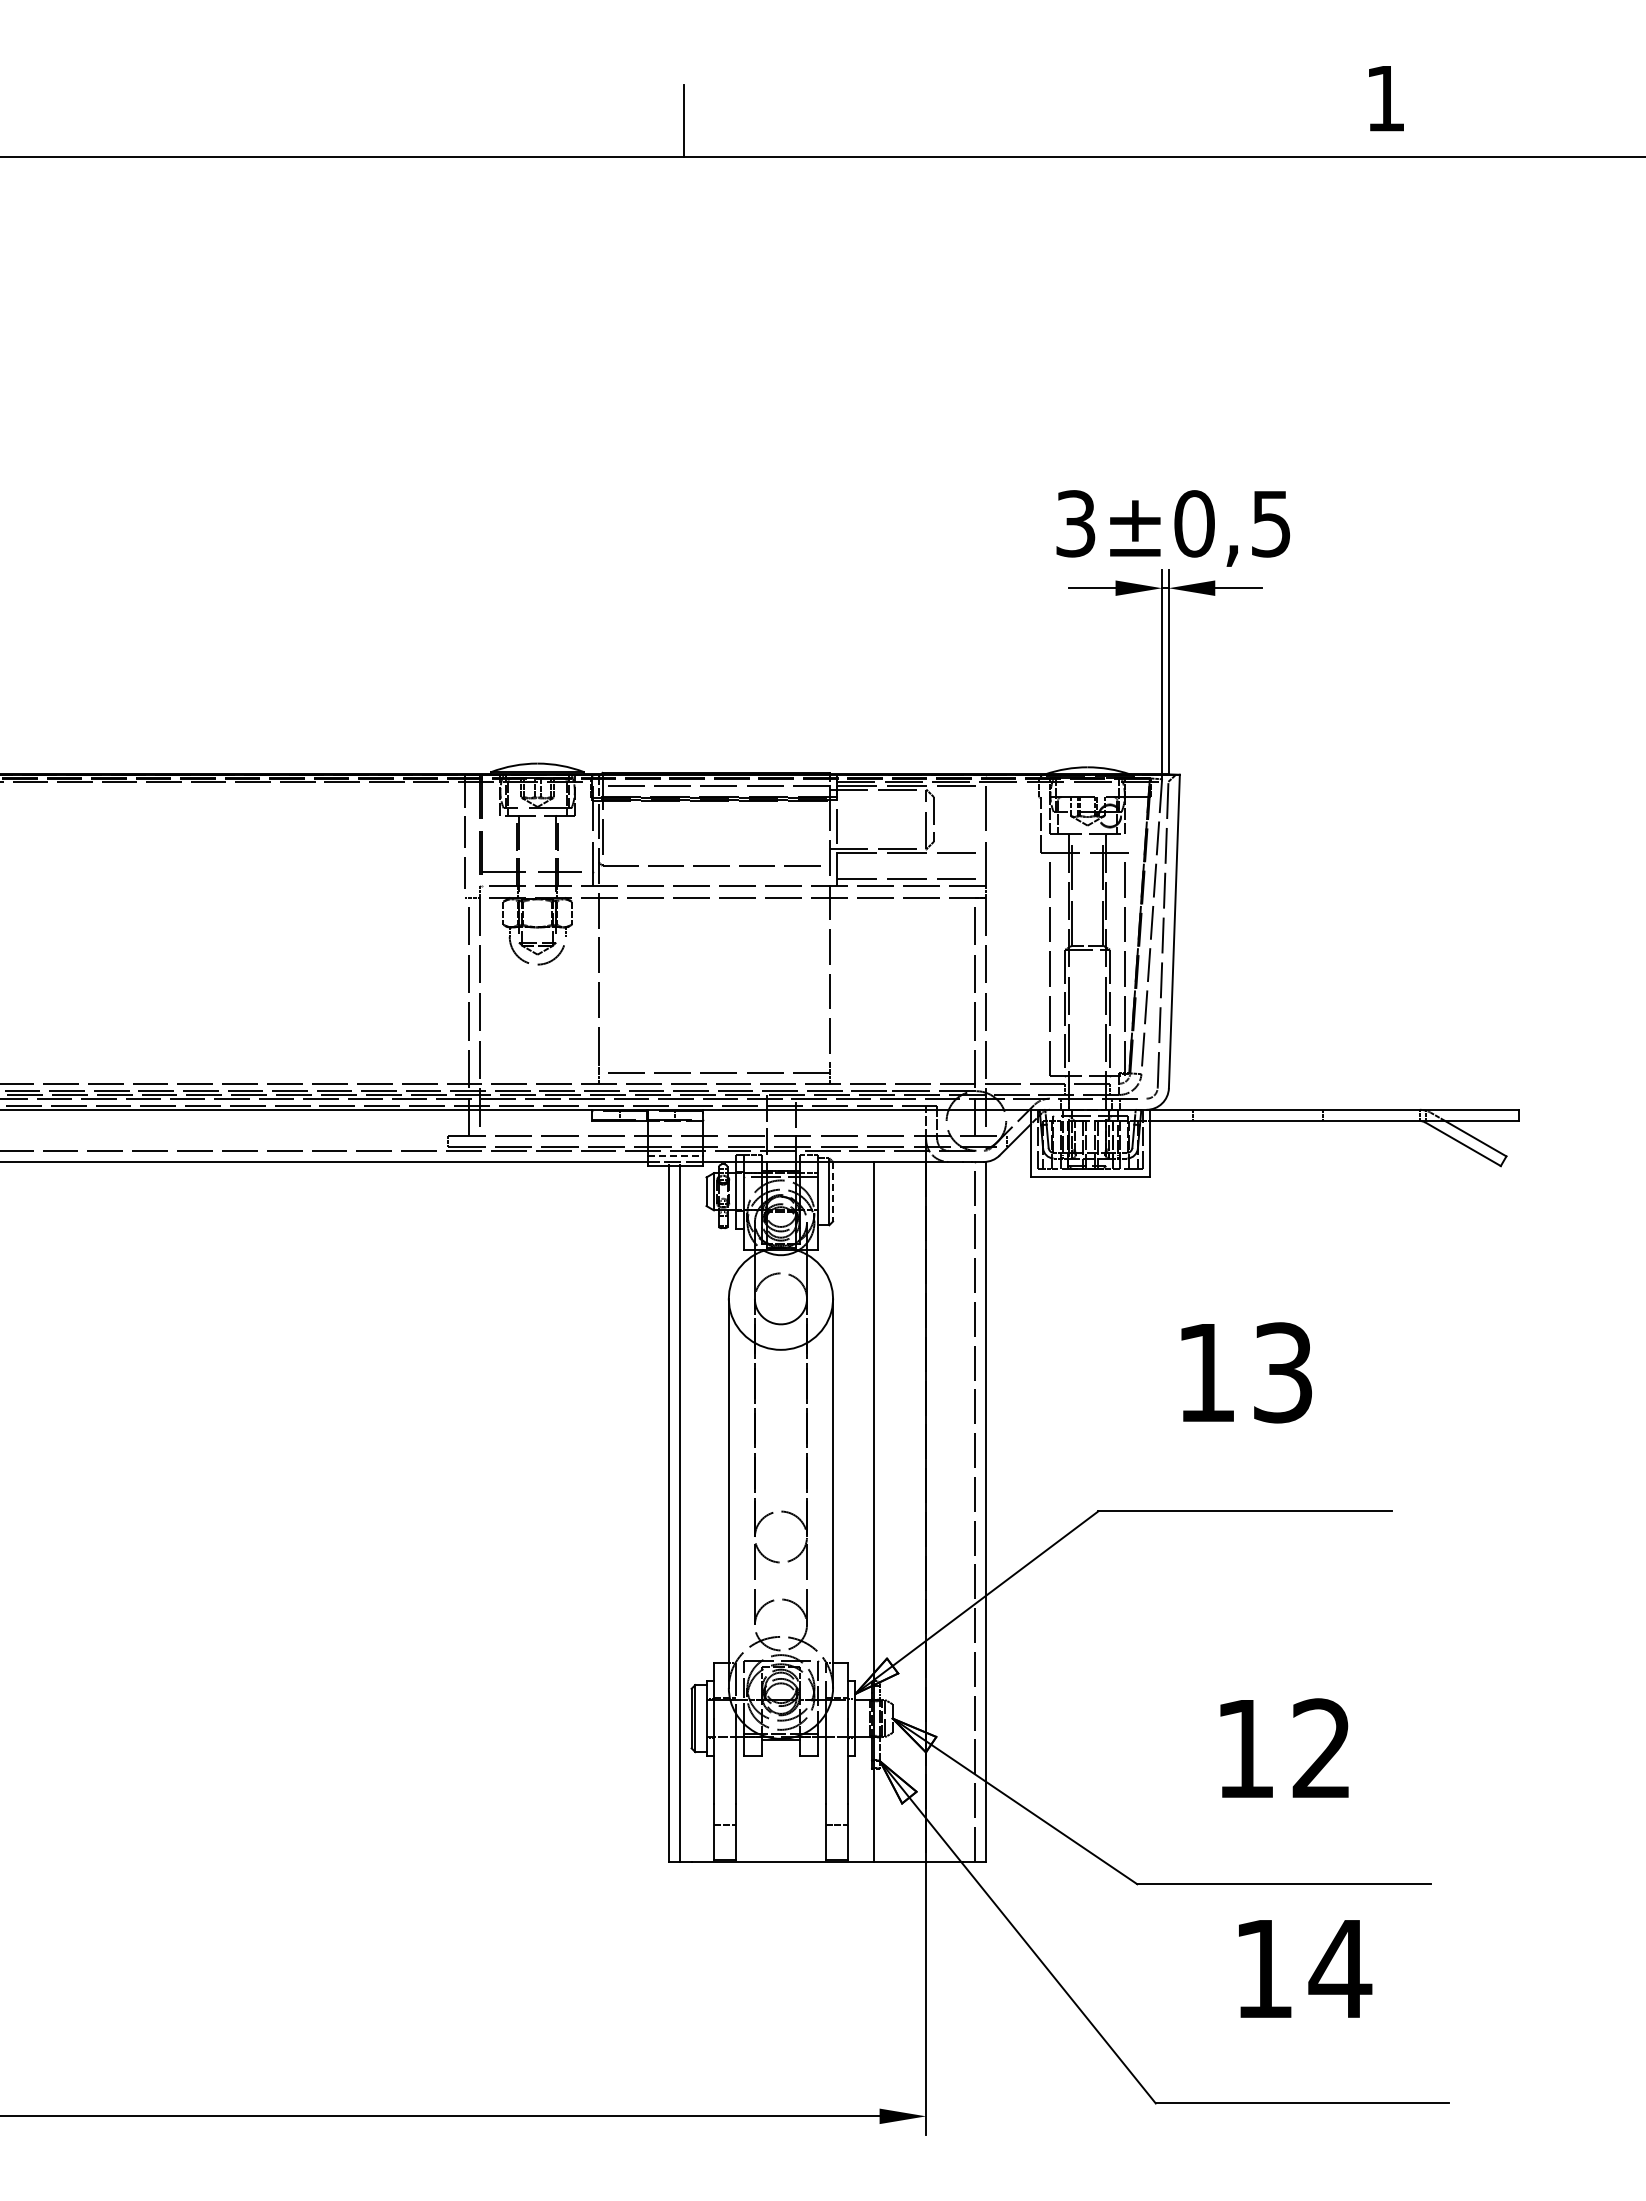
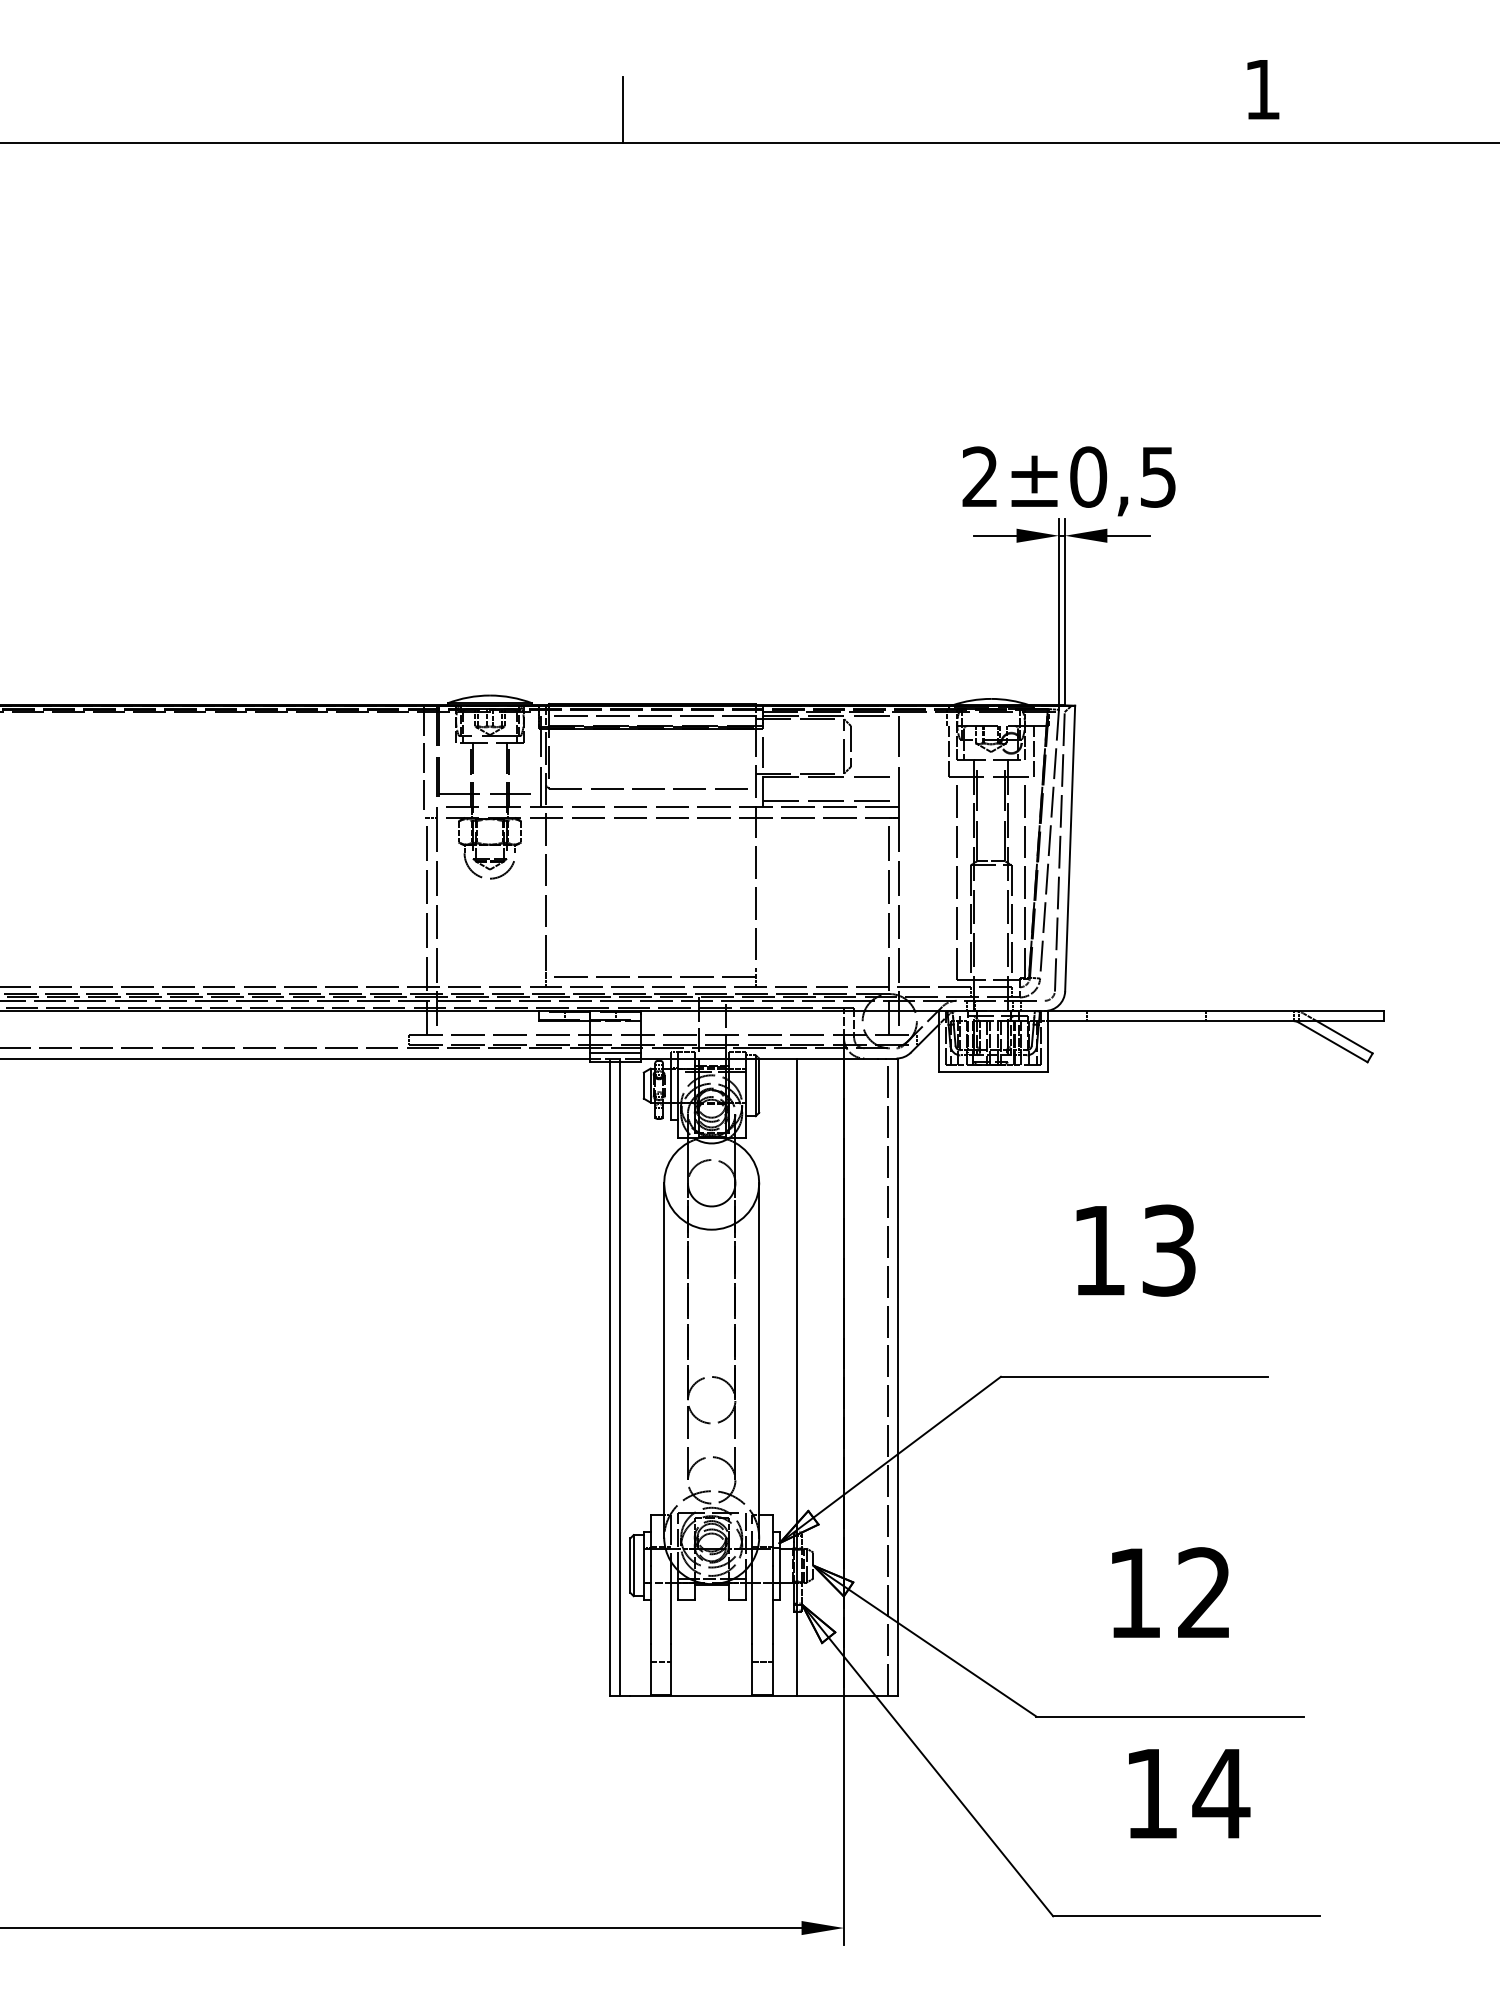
text: (1075, 523) -> (980, 476), 3 -> 2
line: (1134, 824) -> (1033, 751), added
line: (675, 1156) -> (615, 1053), dashed -> solid
line: (833, 1191) -> (759, 1085), dashed -> solid

